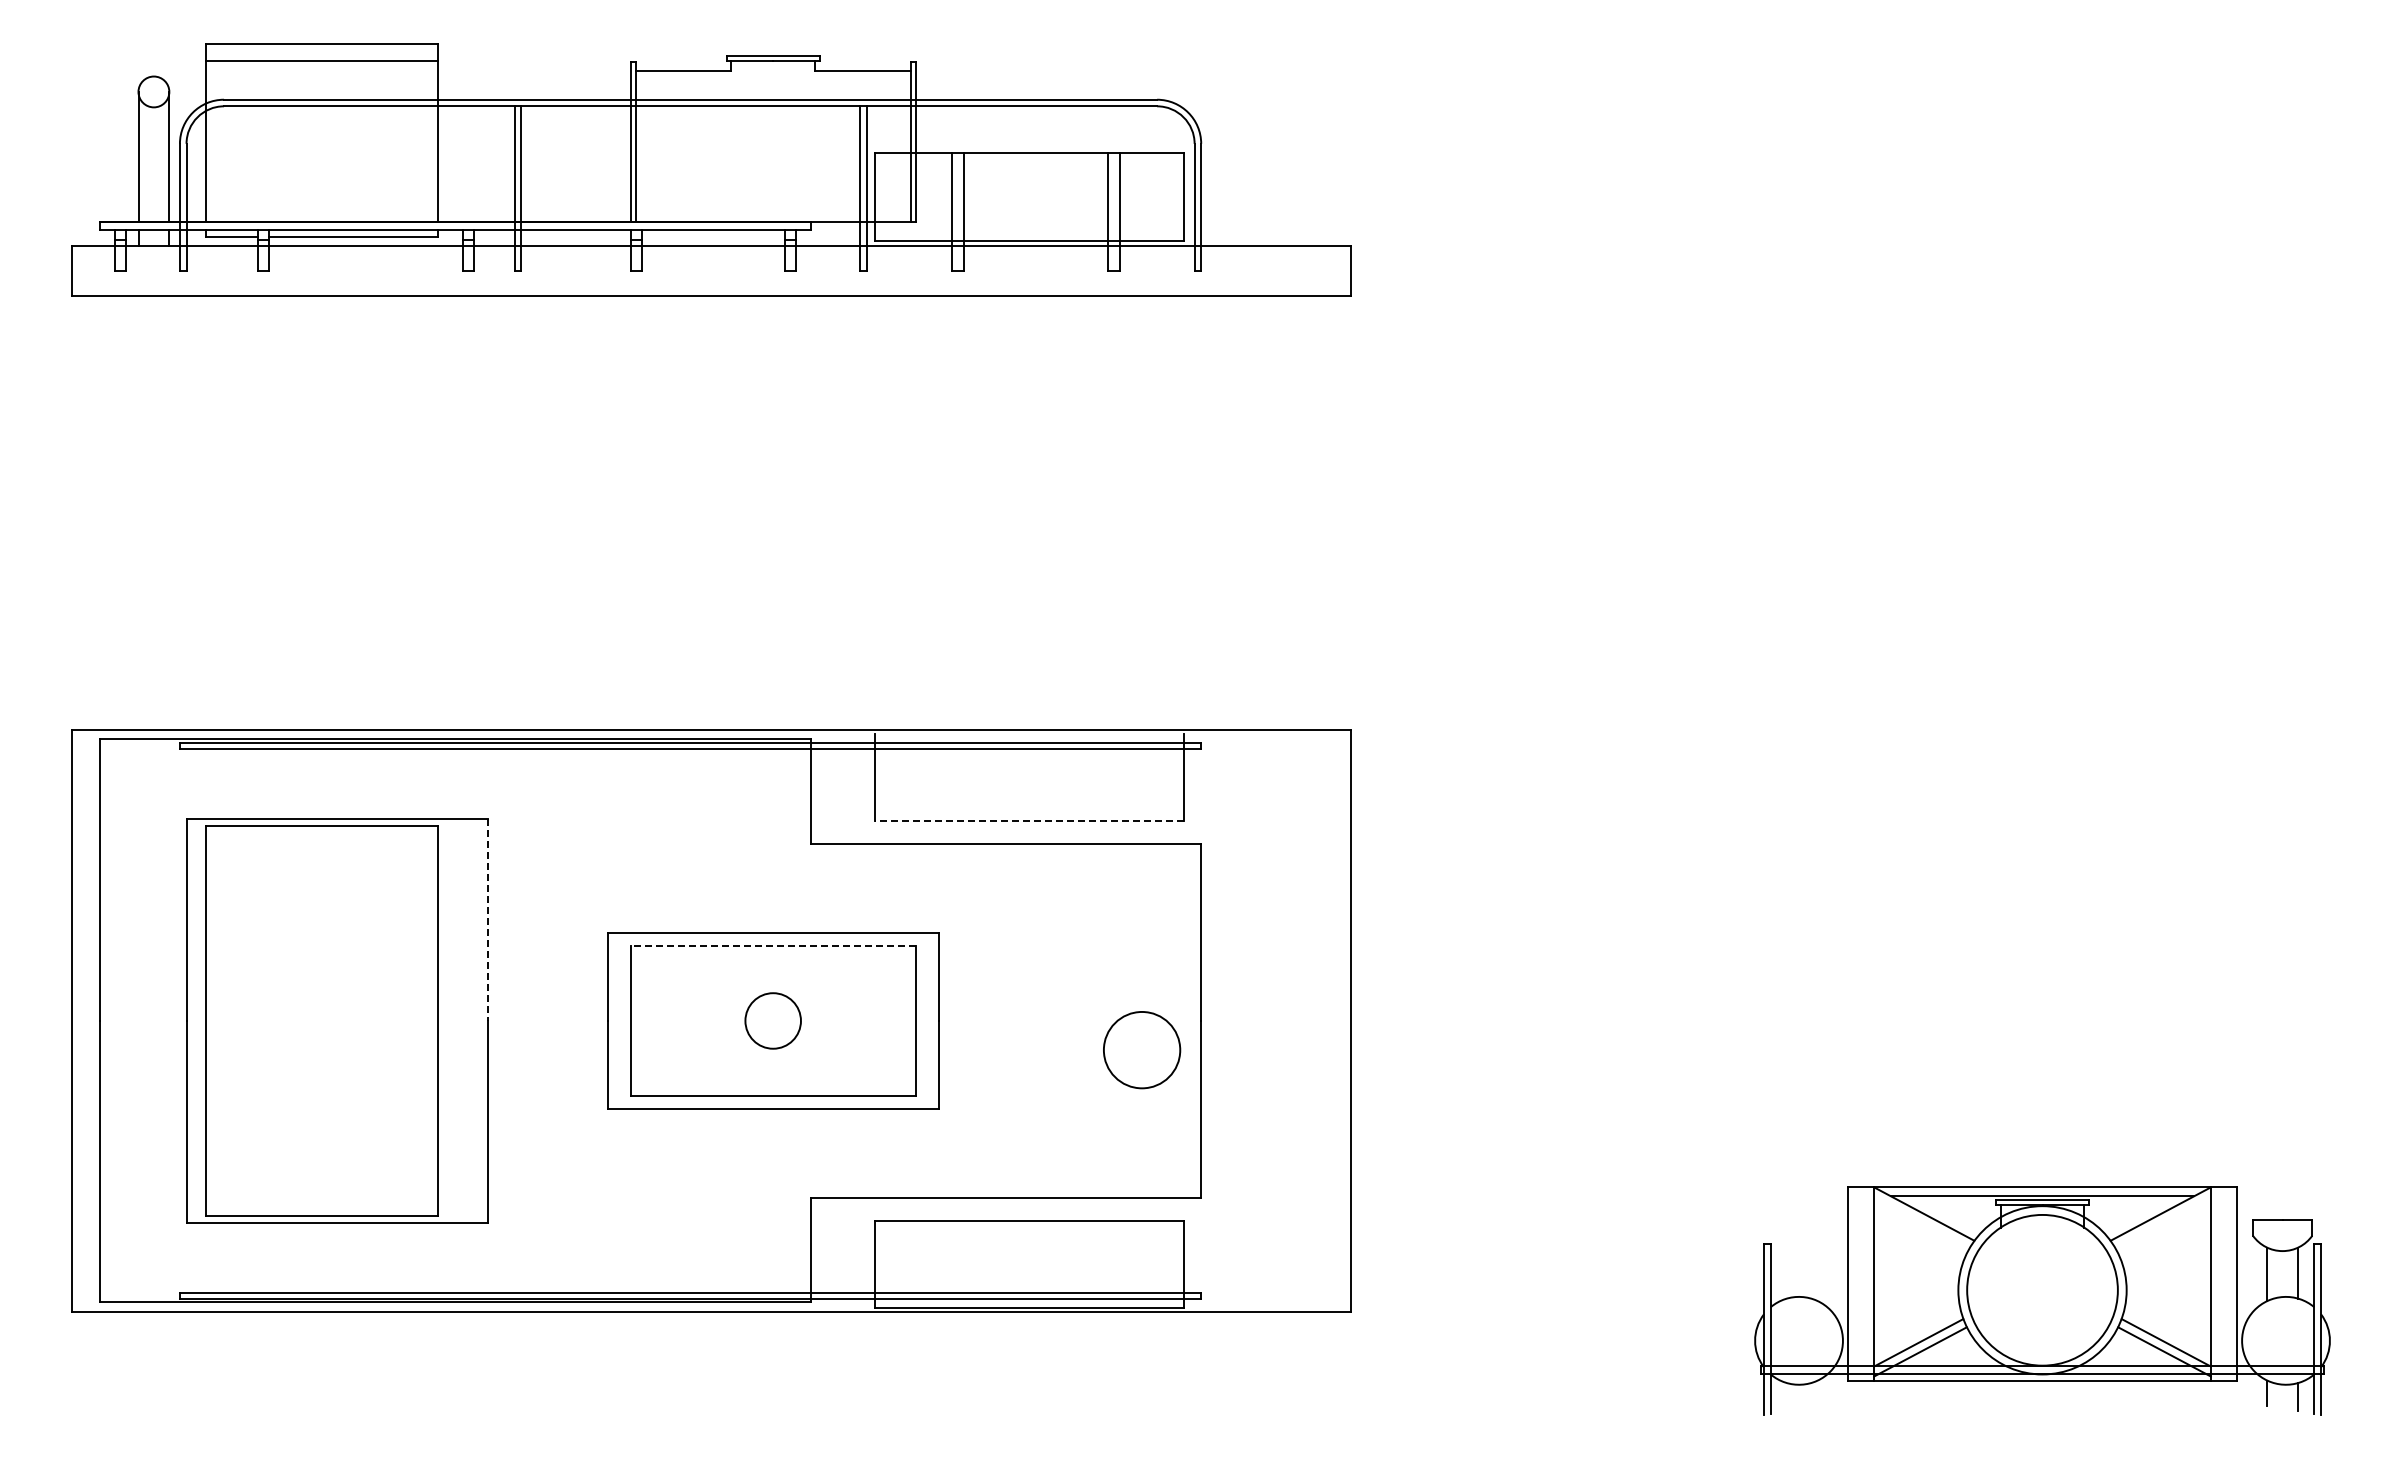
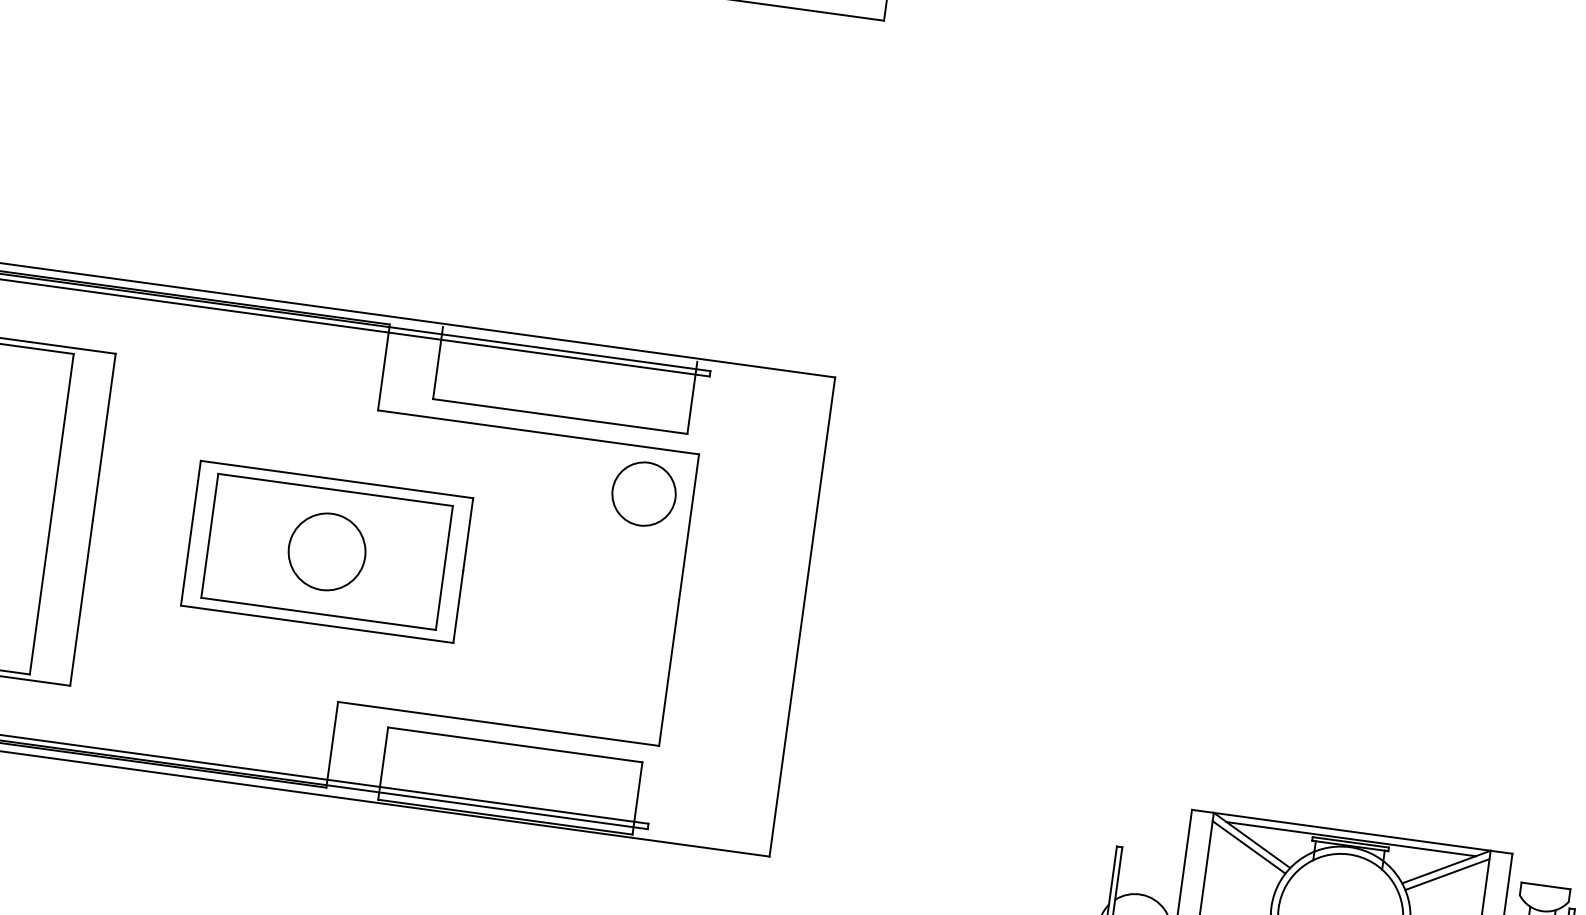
line: (1029, 821) -> (560, 416), dashed -> solid
line: (488, 920) -> (104, 437), dashed -> solid
line: (773, 945) -> (335, 489), dashed -> solid
circle: (772, 1020) -> (326, 551), size x1.67
circle: (1142, 1050) -> (644, 494), moved
line: (1921, 1222) -> (1248, 847), added
line: (2162, 1222) -> (1446, 874), added

